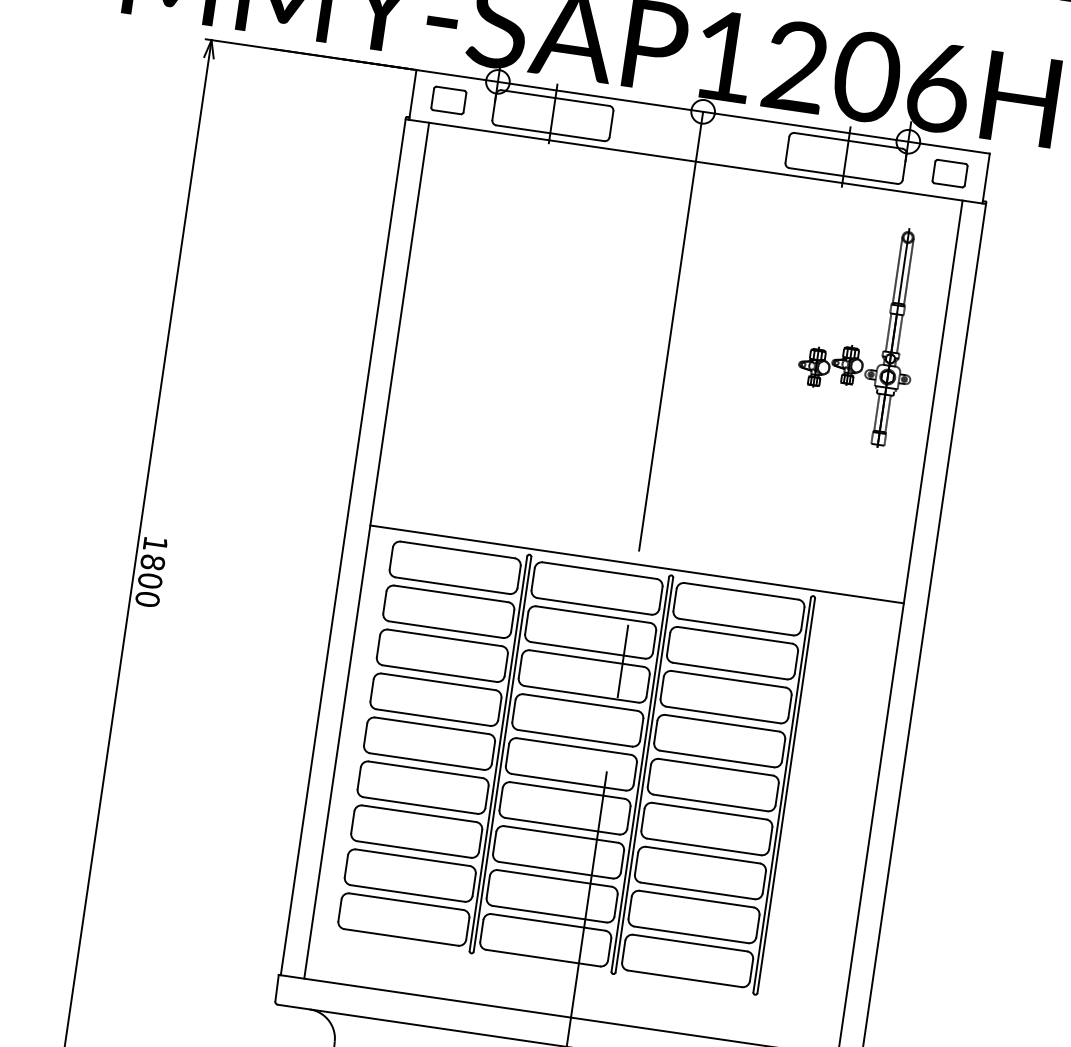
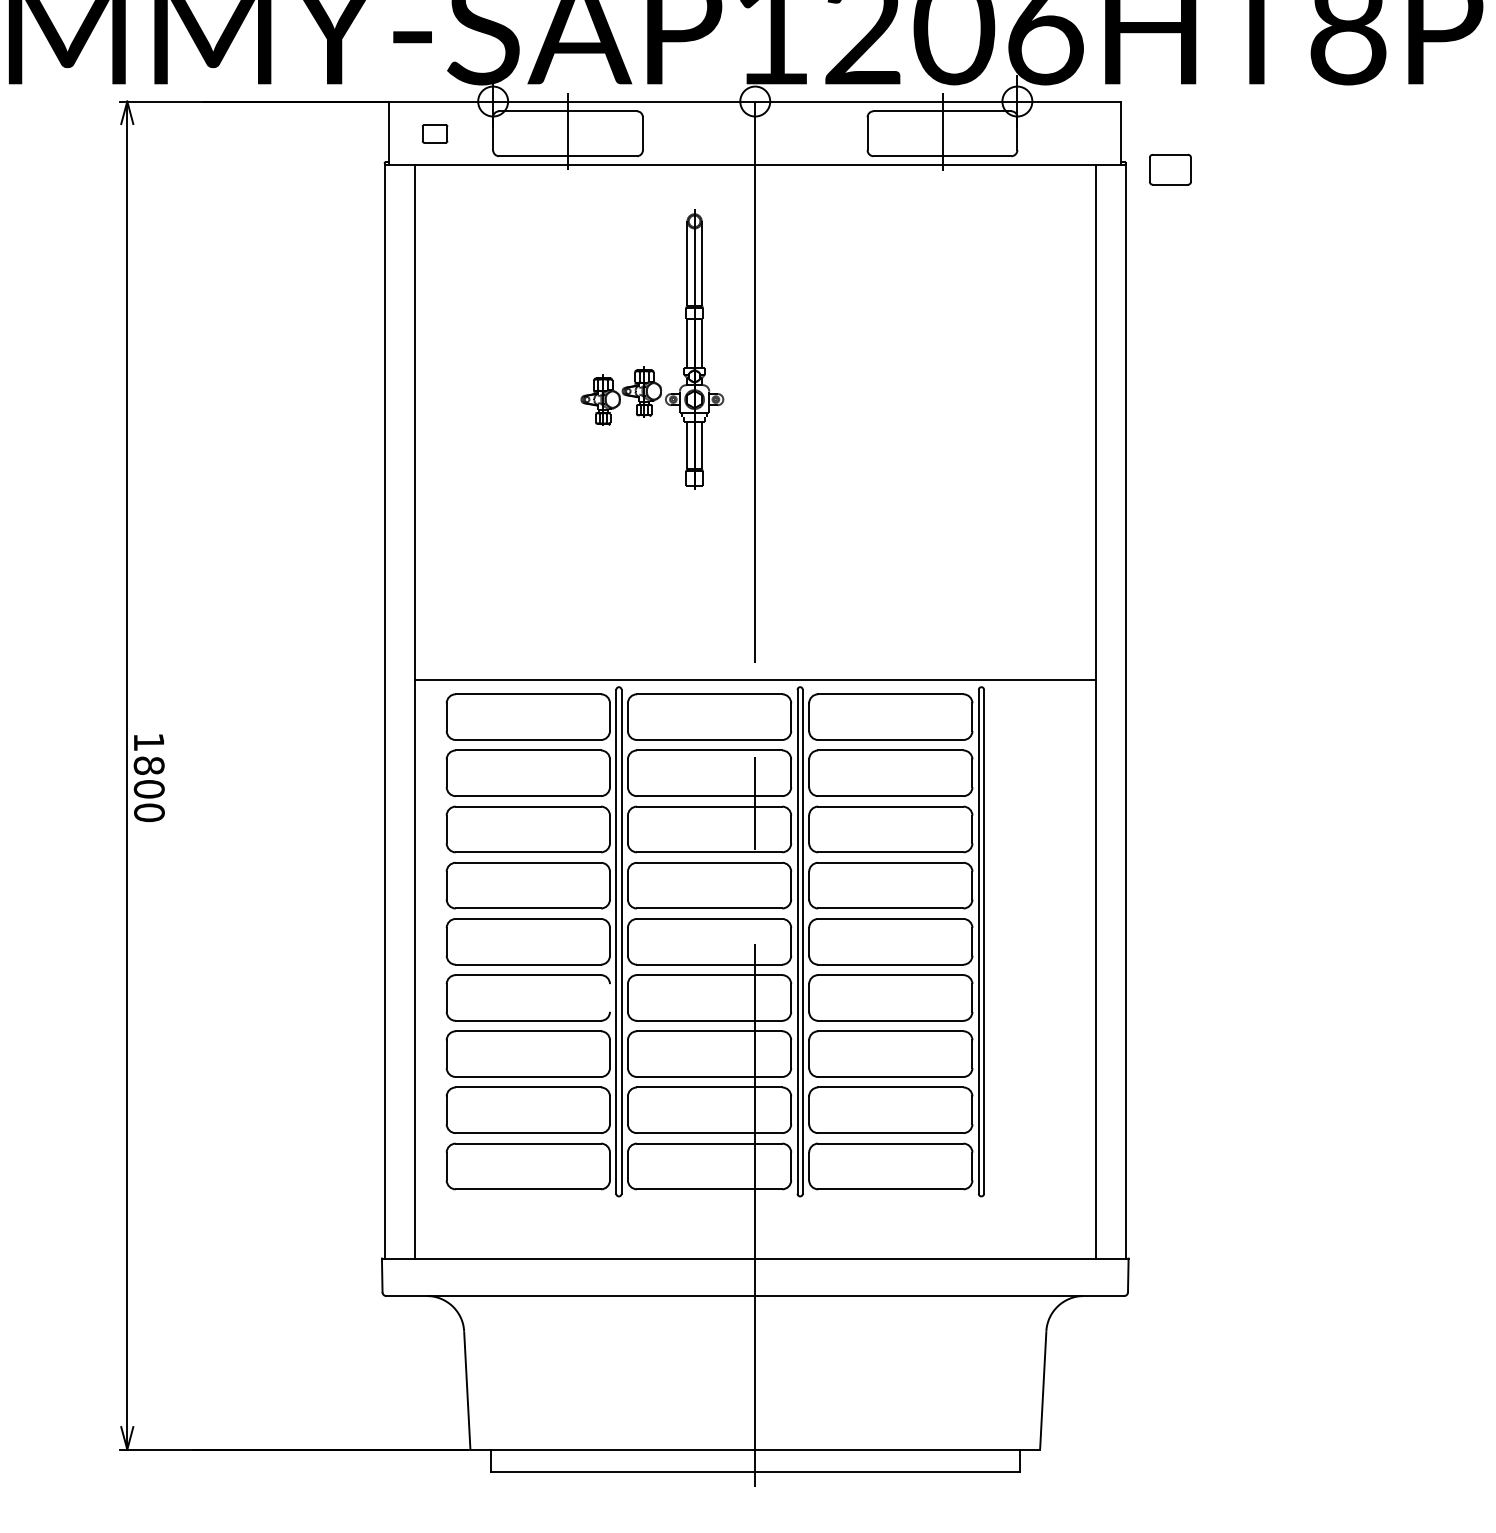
part: (448, 100) -> (434, 133), size x0.6
part: (950, 173) -> (1170, 169), moved
part: (852, 345) -> (644, 366), moved
line: (486, 796) -> (609, 997), removed

